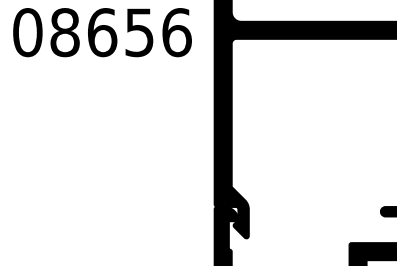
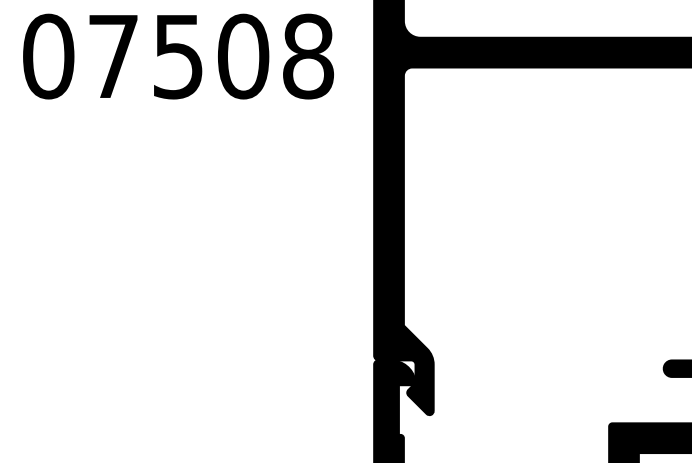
text: (120, 32) -> (210, 56), 08656 -> 07508

